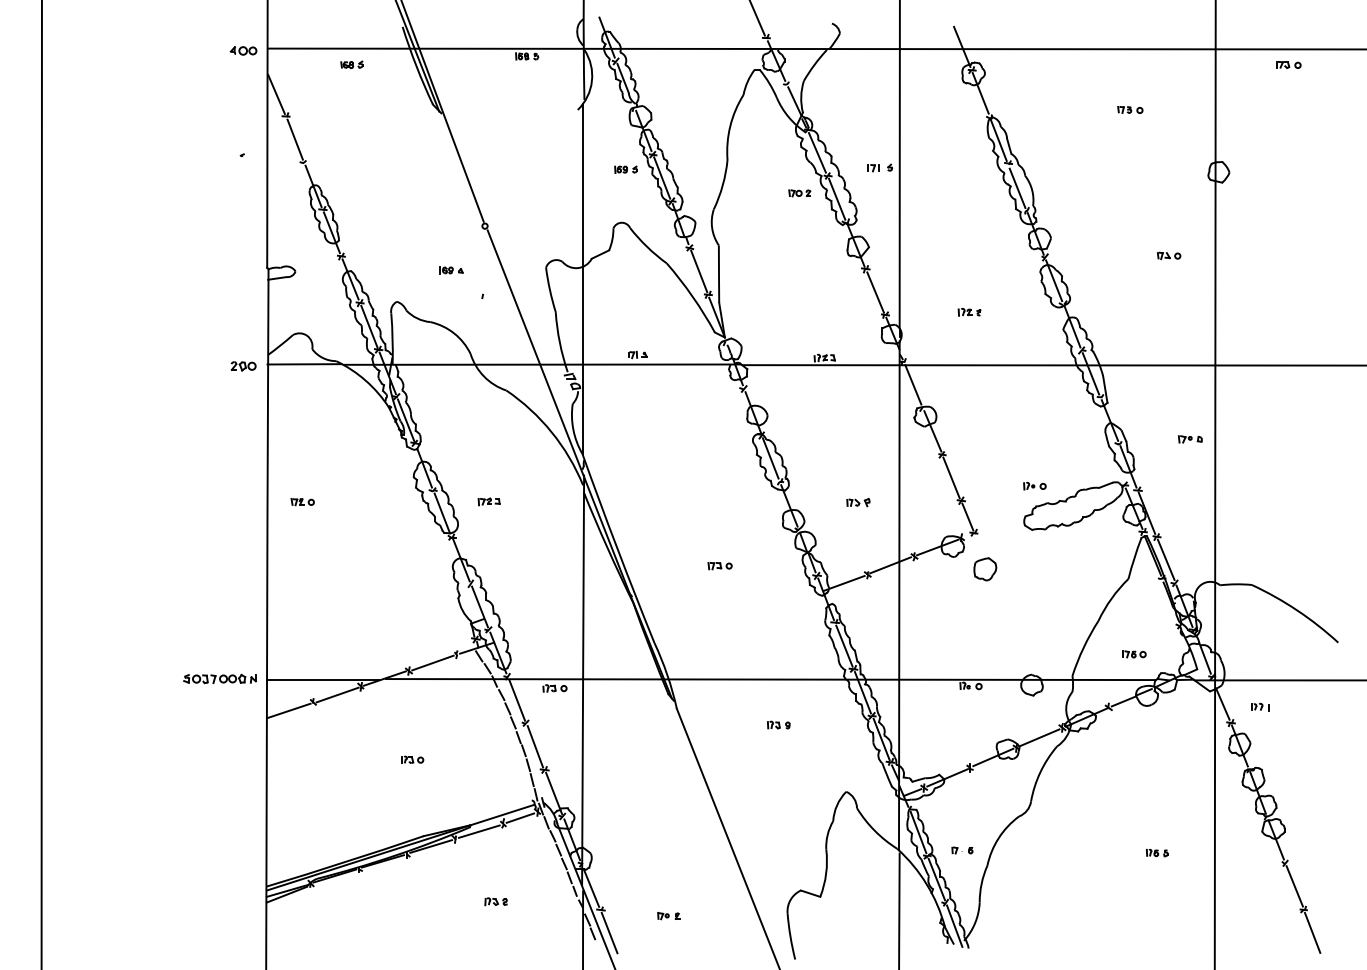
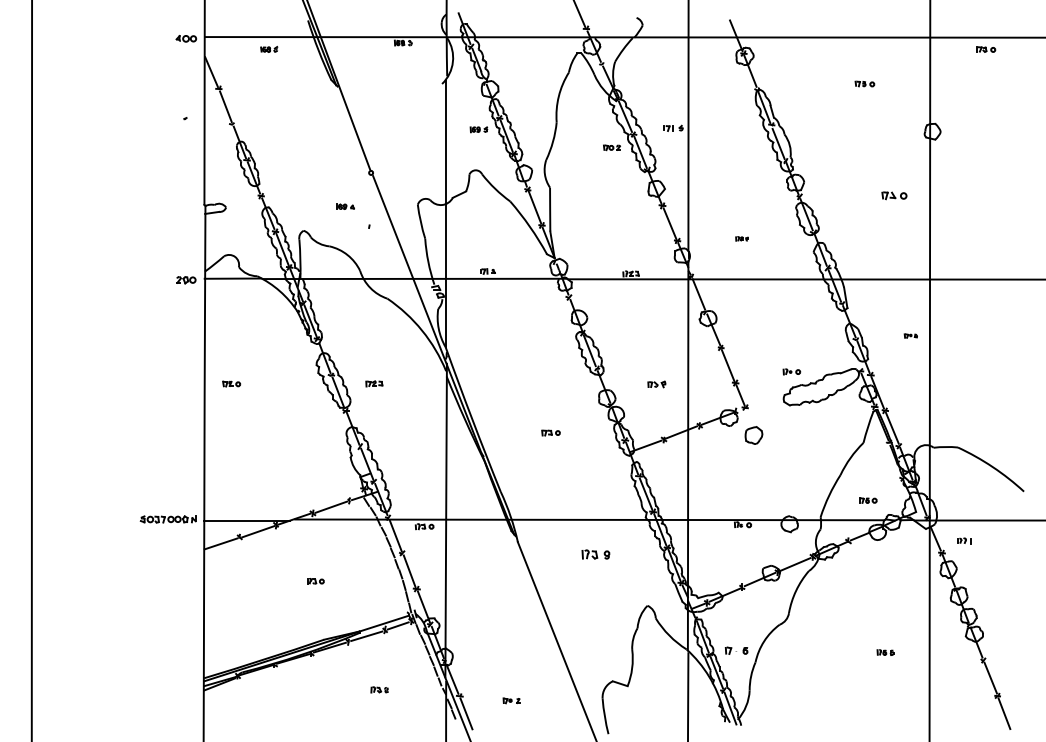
part: (1168, 255) -> (894, 195), size x1.4
part: (969, 311) -> (741, 238), size x0.7
part: (1189, 438) -> (910, 335), size x0.7
part: (778, 724) -> (595, 554), size x1.6
part: (961, 850) -> (735, 650), size x1.4

